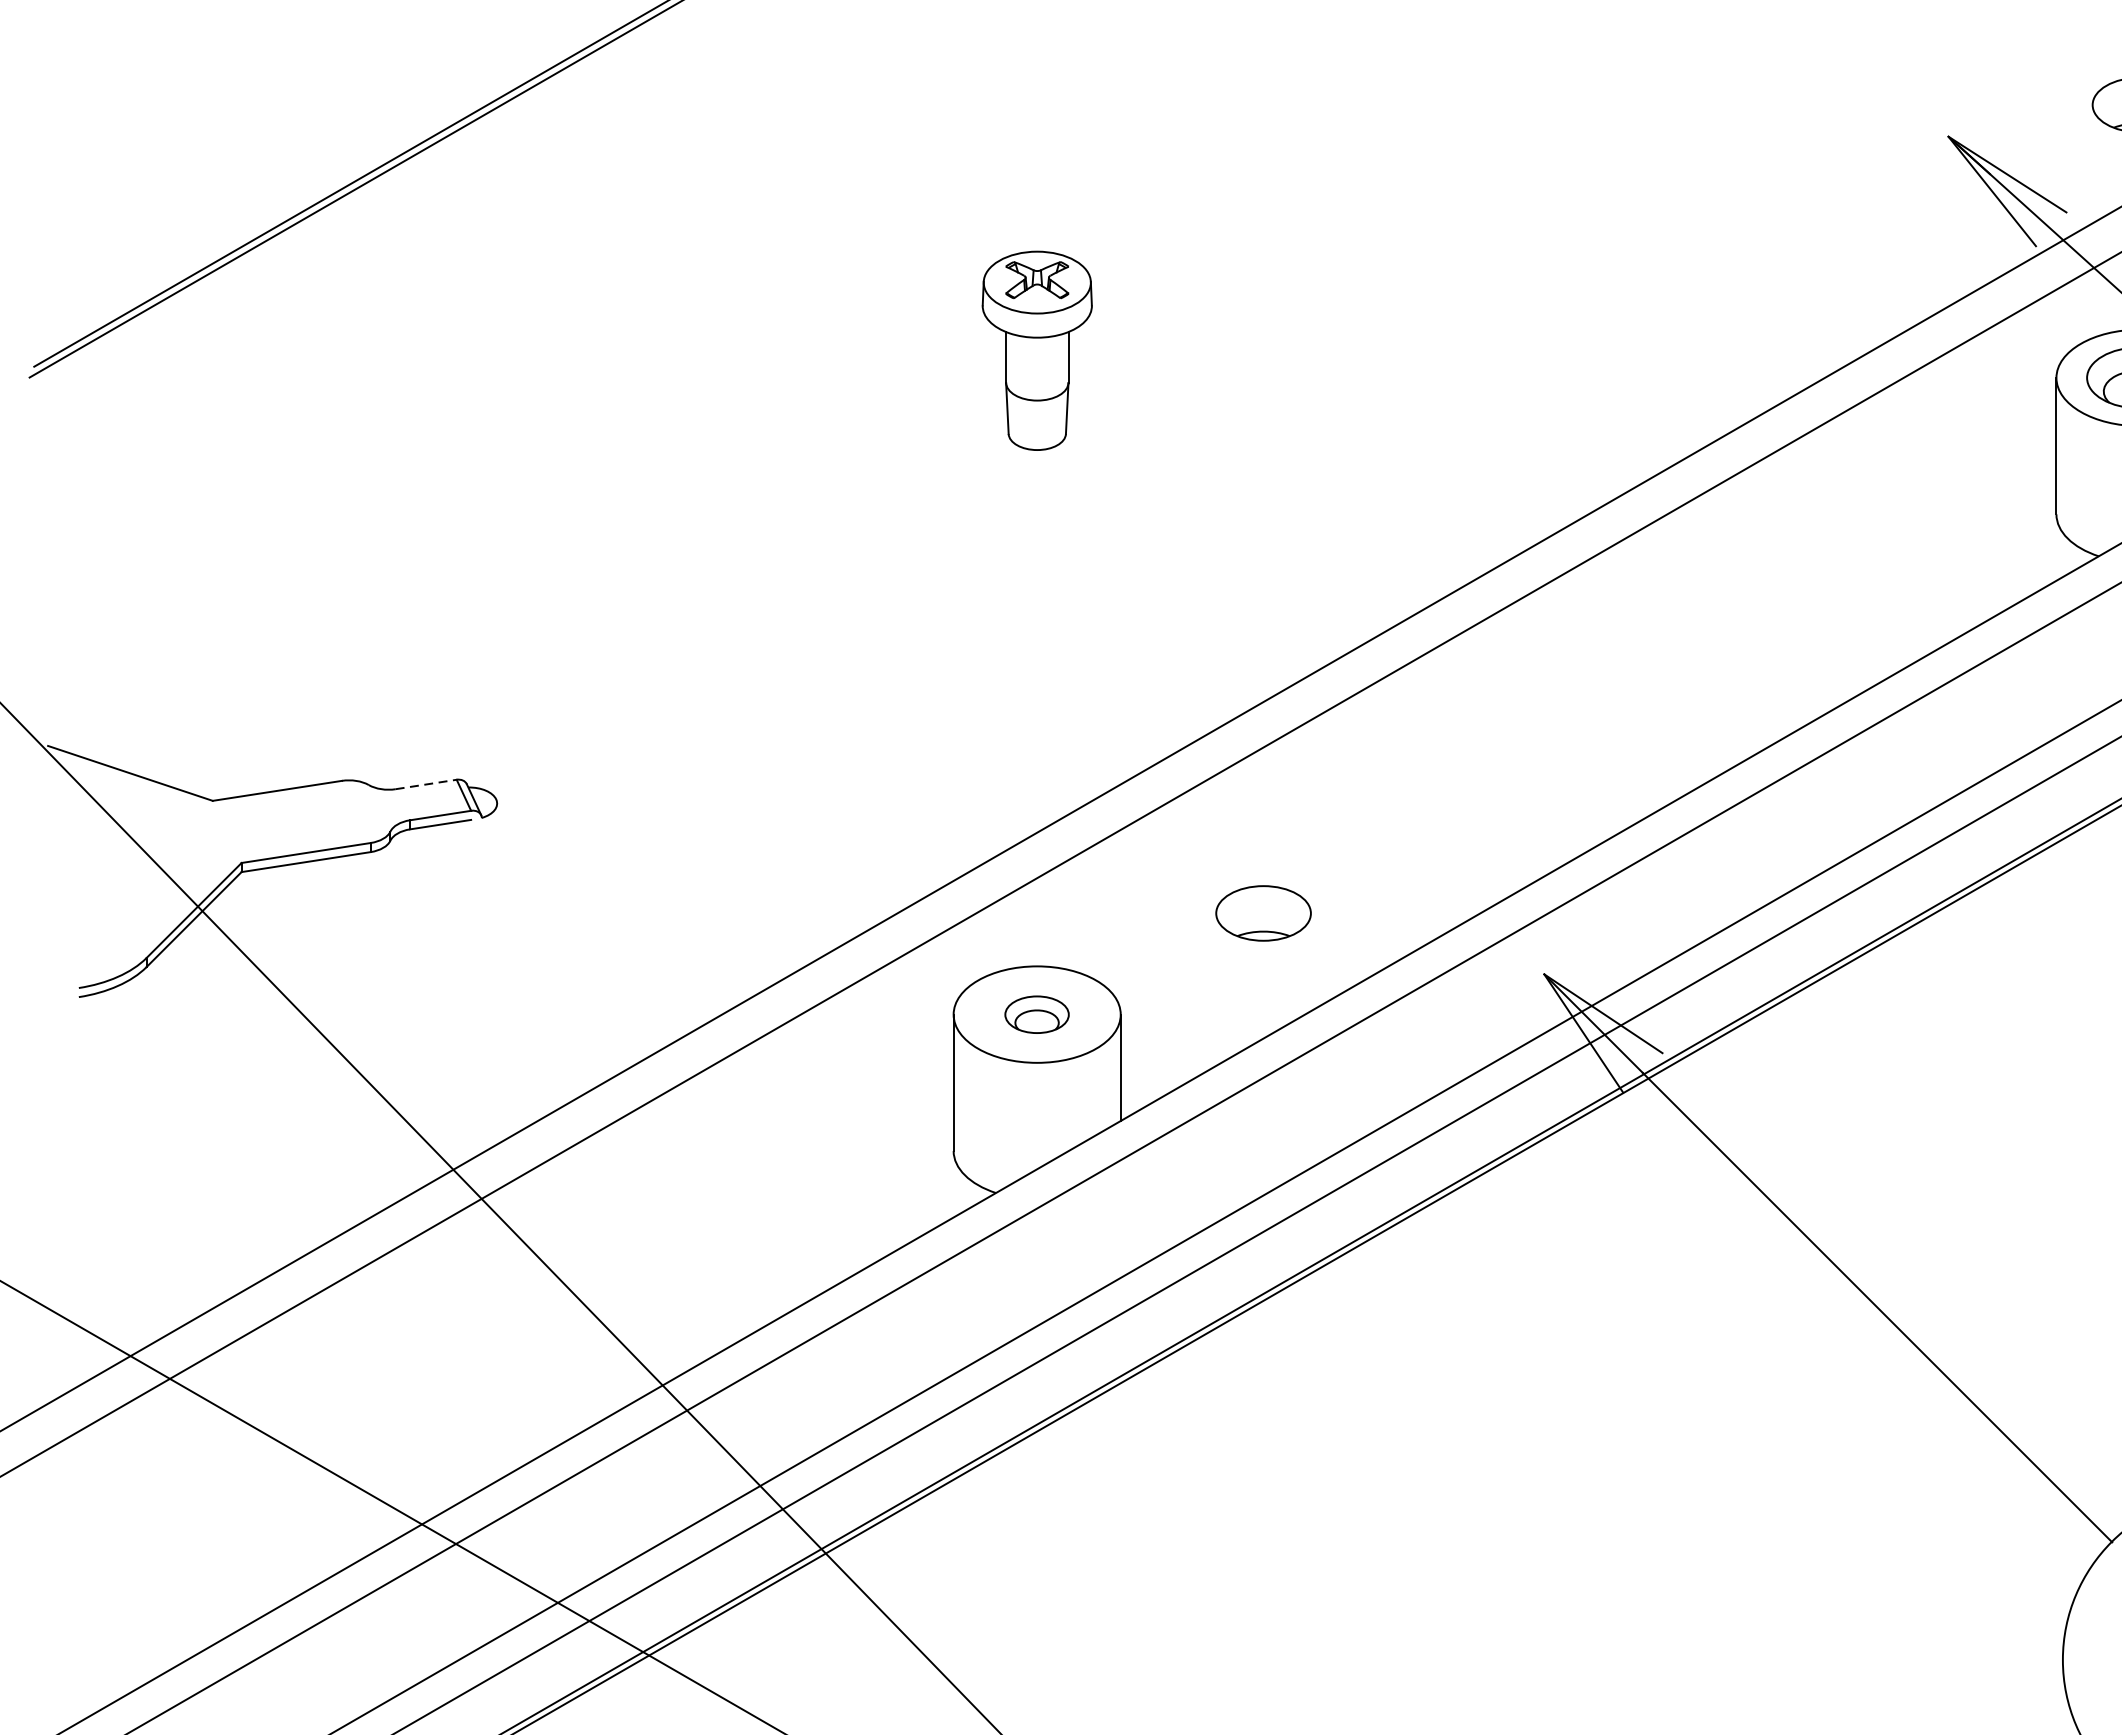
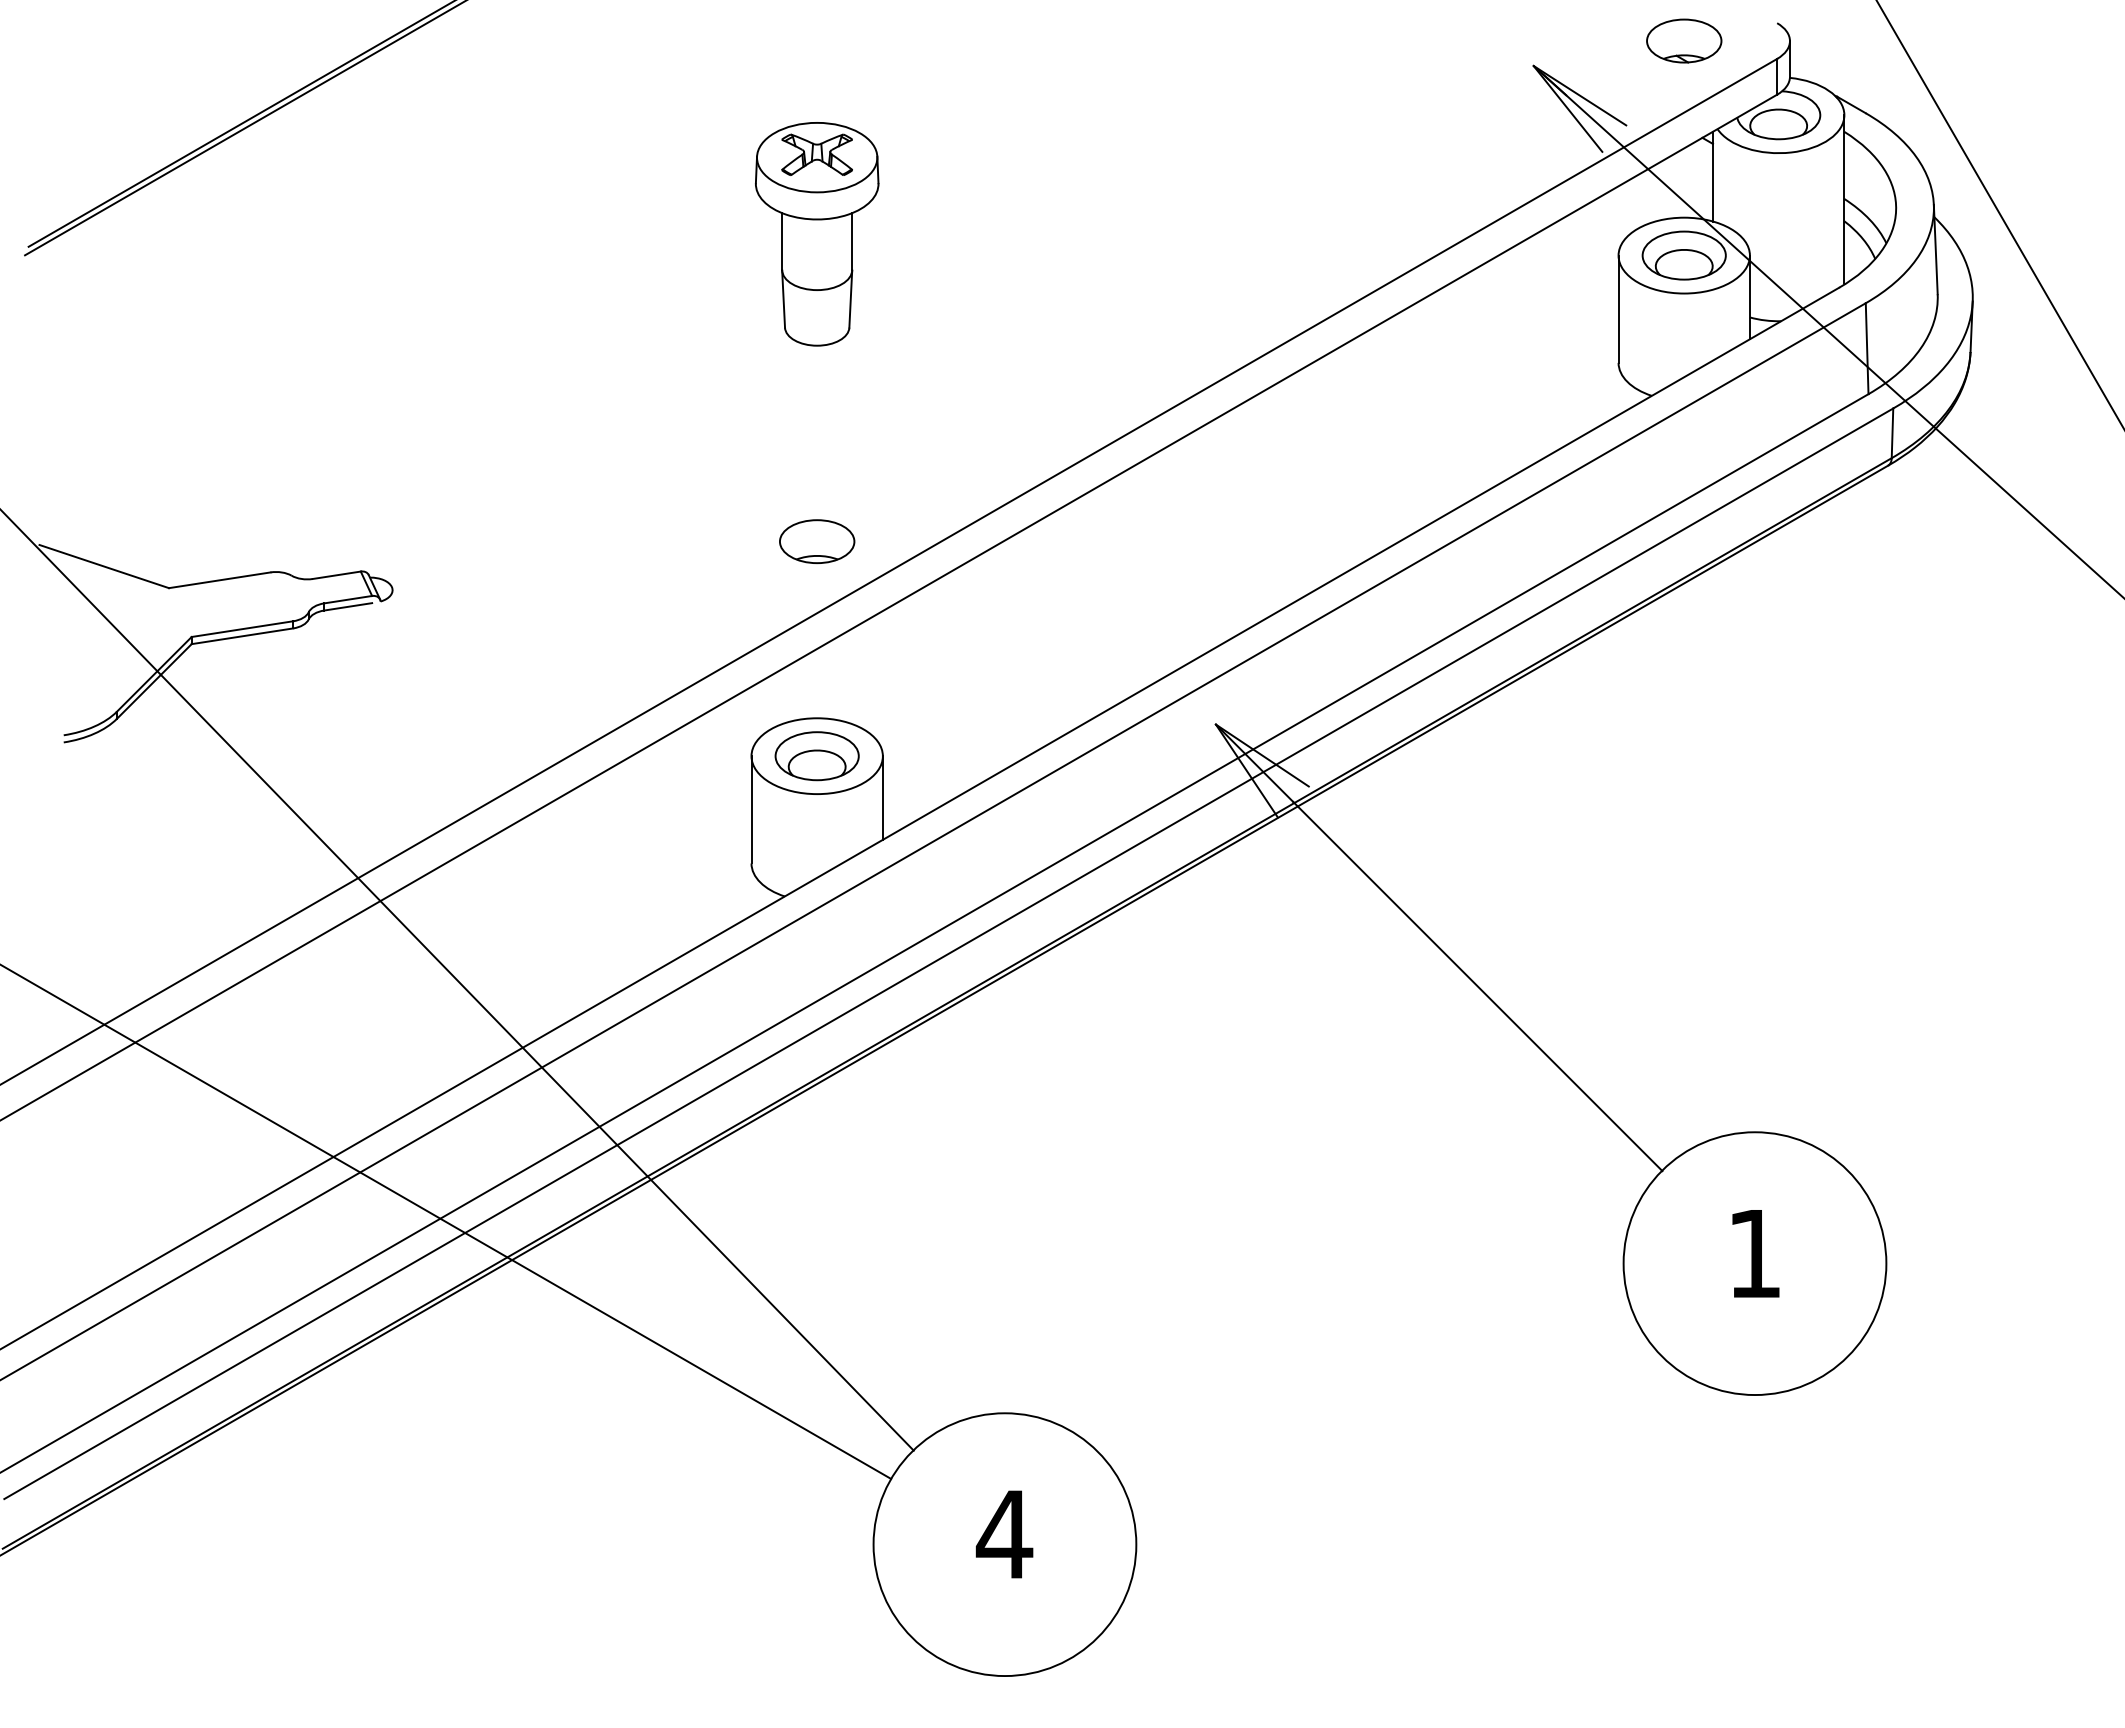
part: (1037, 351) -> (817, 234), size x1.43
line: (427, 784) -> (337, 575), dashed -> solid
part: (1263, 913) -> (817, 541), moved
part: (1036, 1014) -> (816, 756), size x1.67

